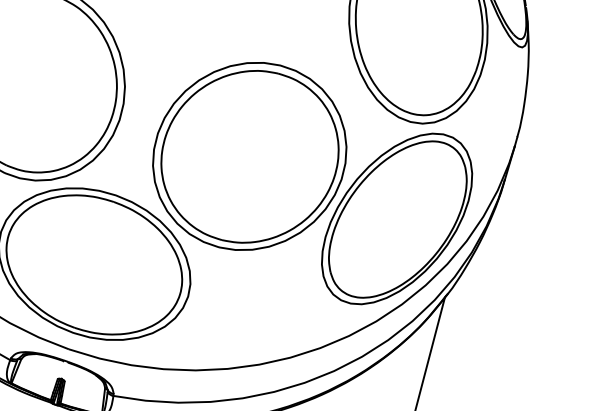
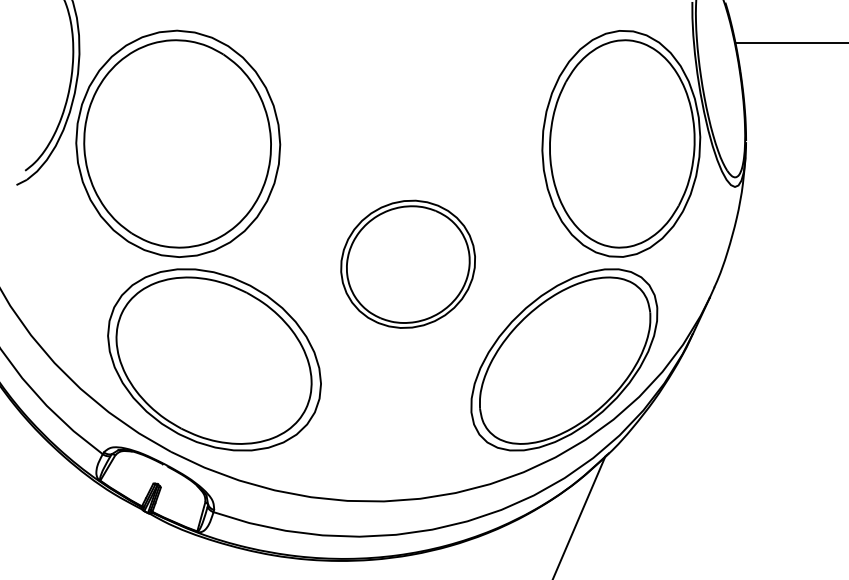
part: (249, 156) -> (407, 264), size x0.6

